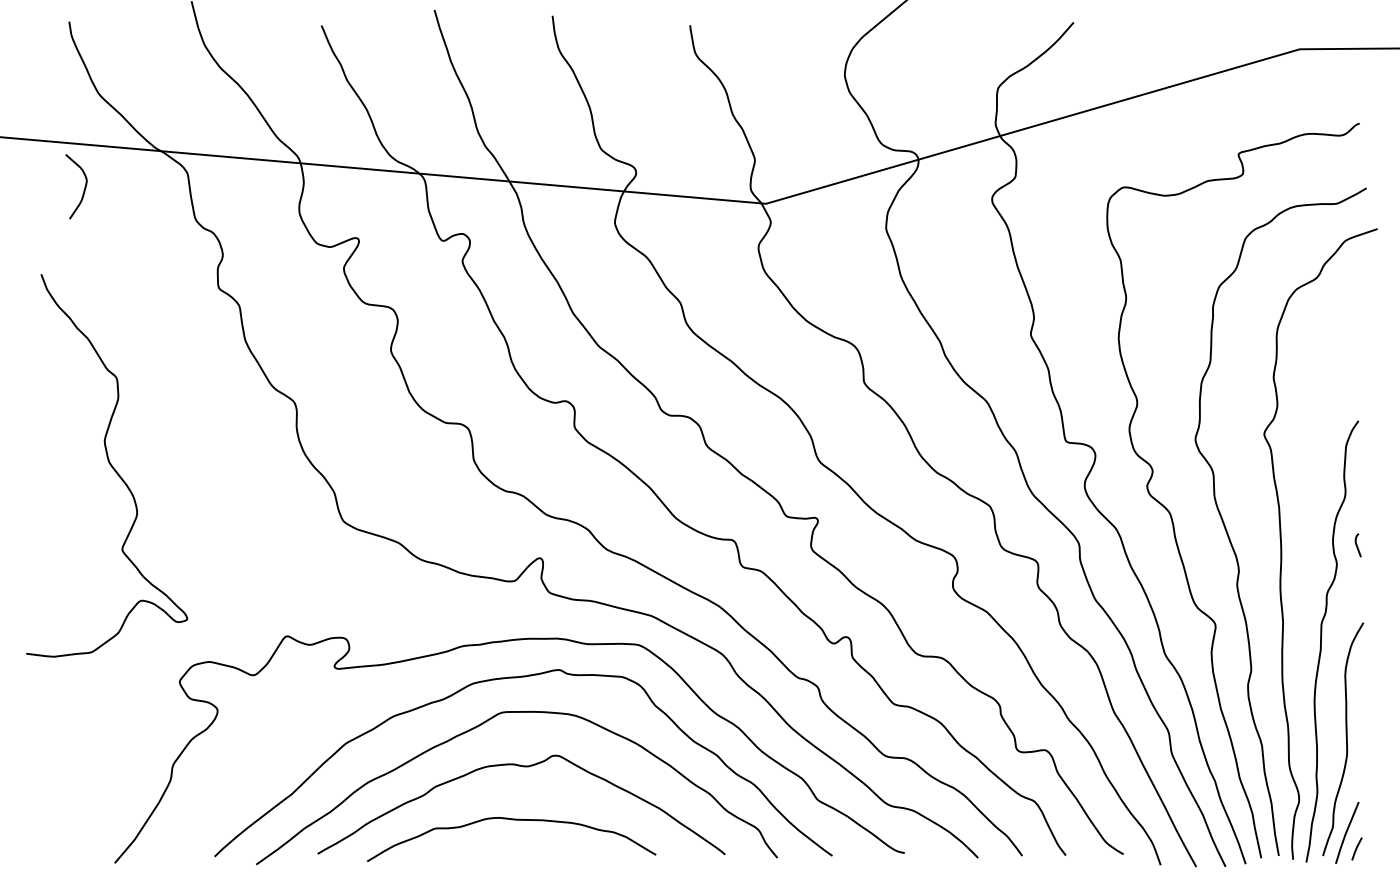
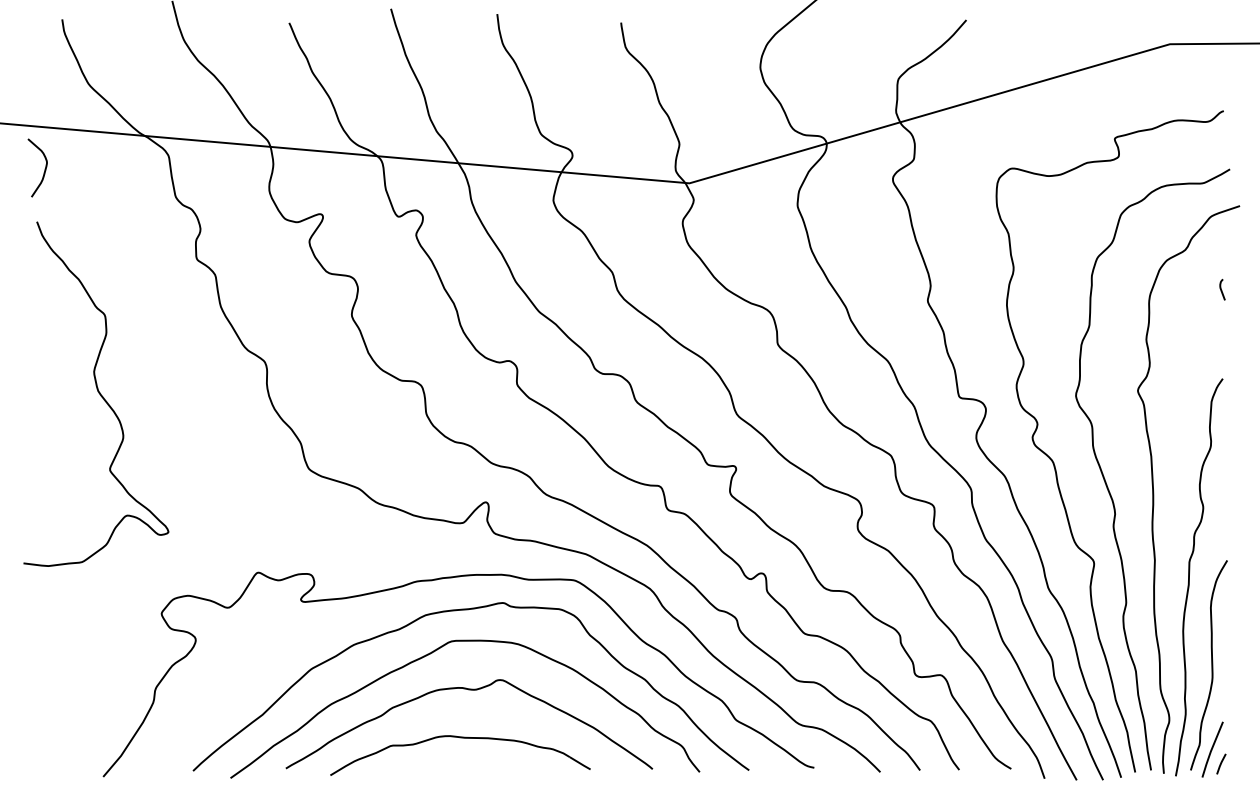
curve: (84, 187) -> (44, 168), moved
curve: (109, 465) -> (98, 393), moved
curve: (1357, 545) -> (1221, 289), moved

